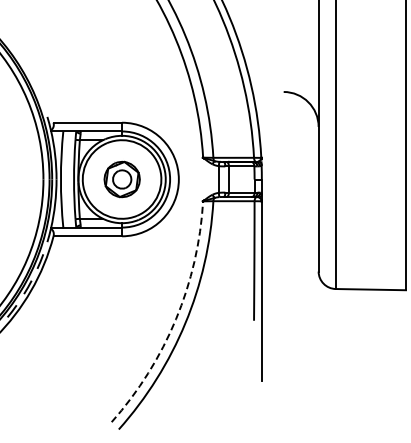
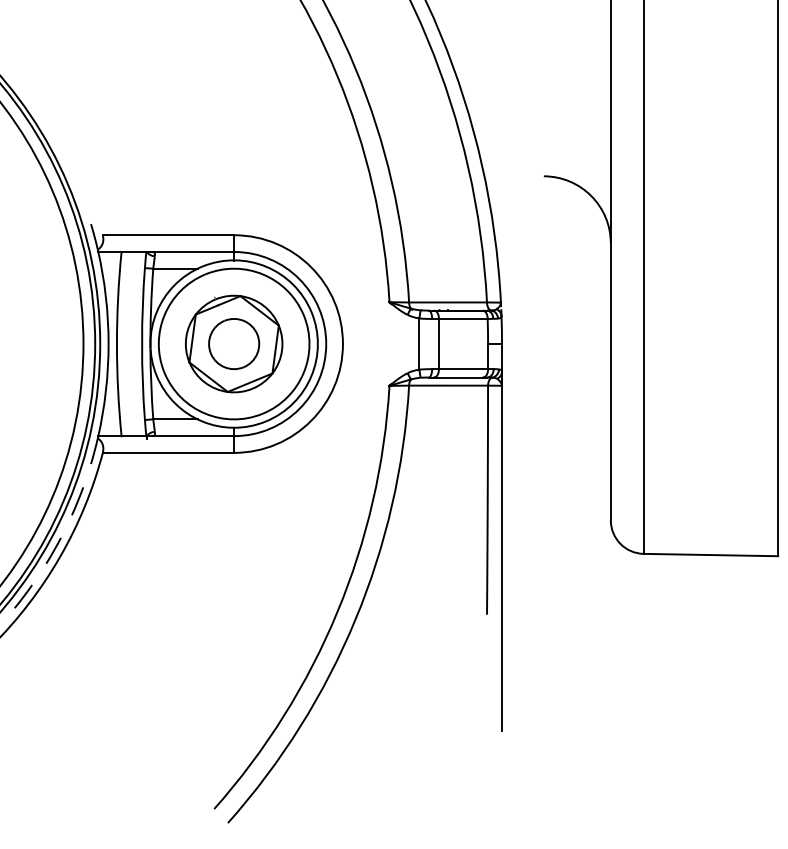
part: (122, 179) -> (234, 344), size x1.43
arc: (175, 319) -> (336, 612), dashed -> solid

